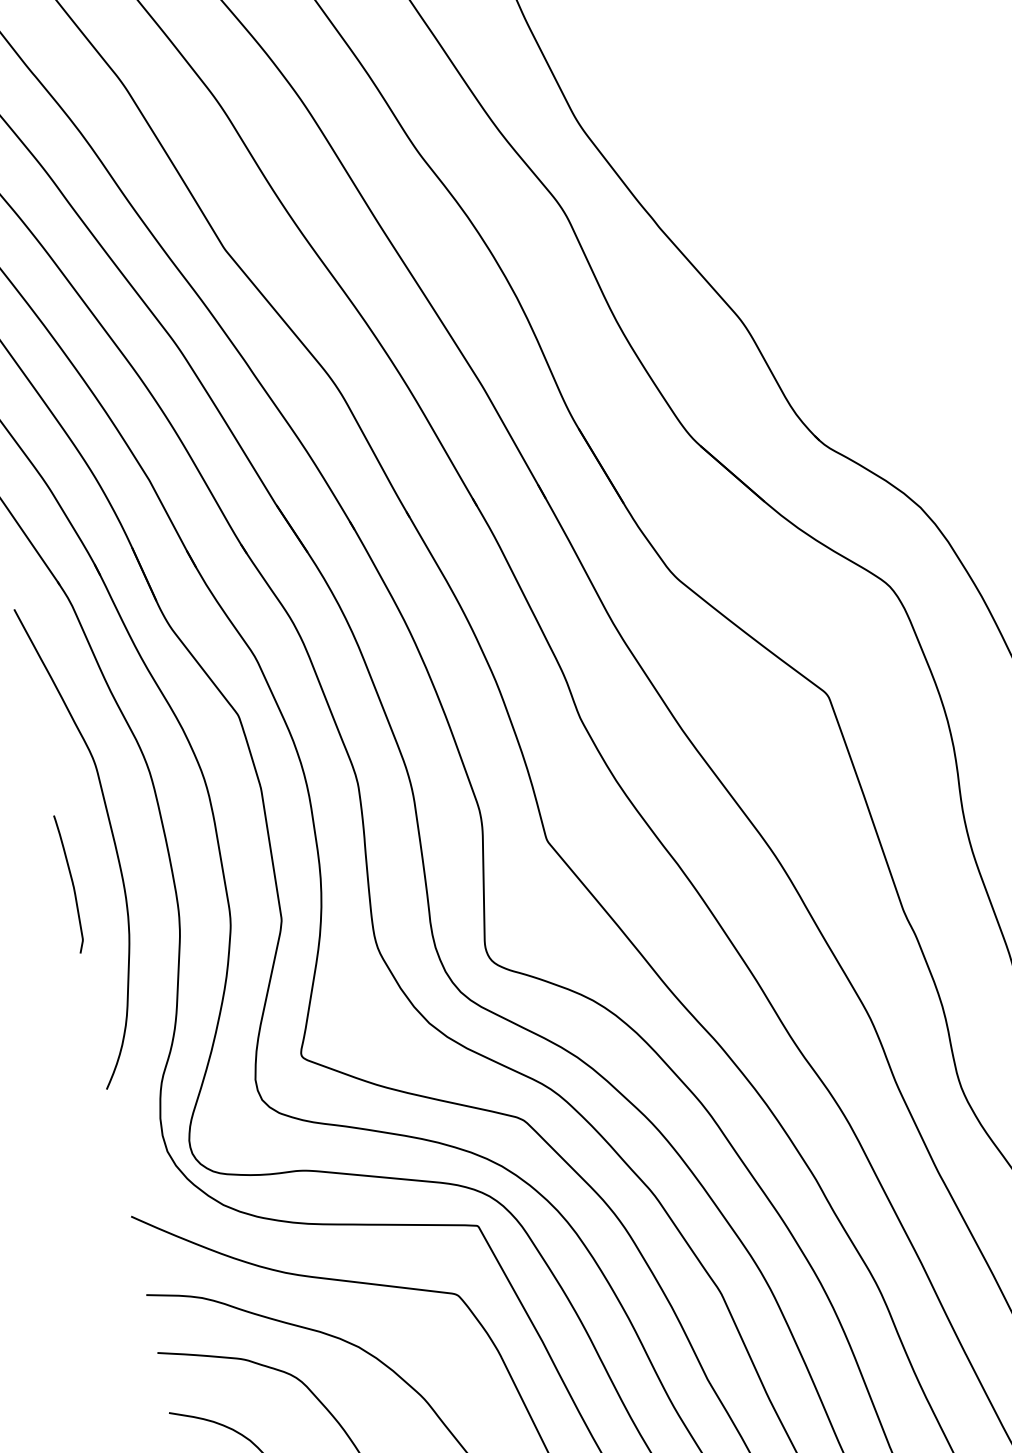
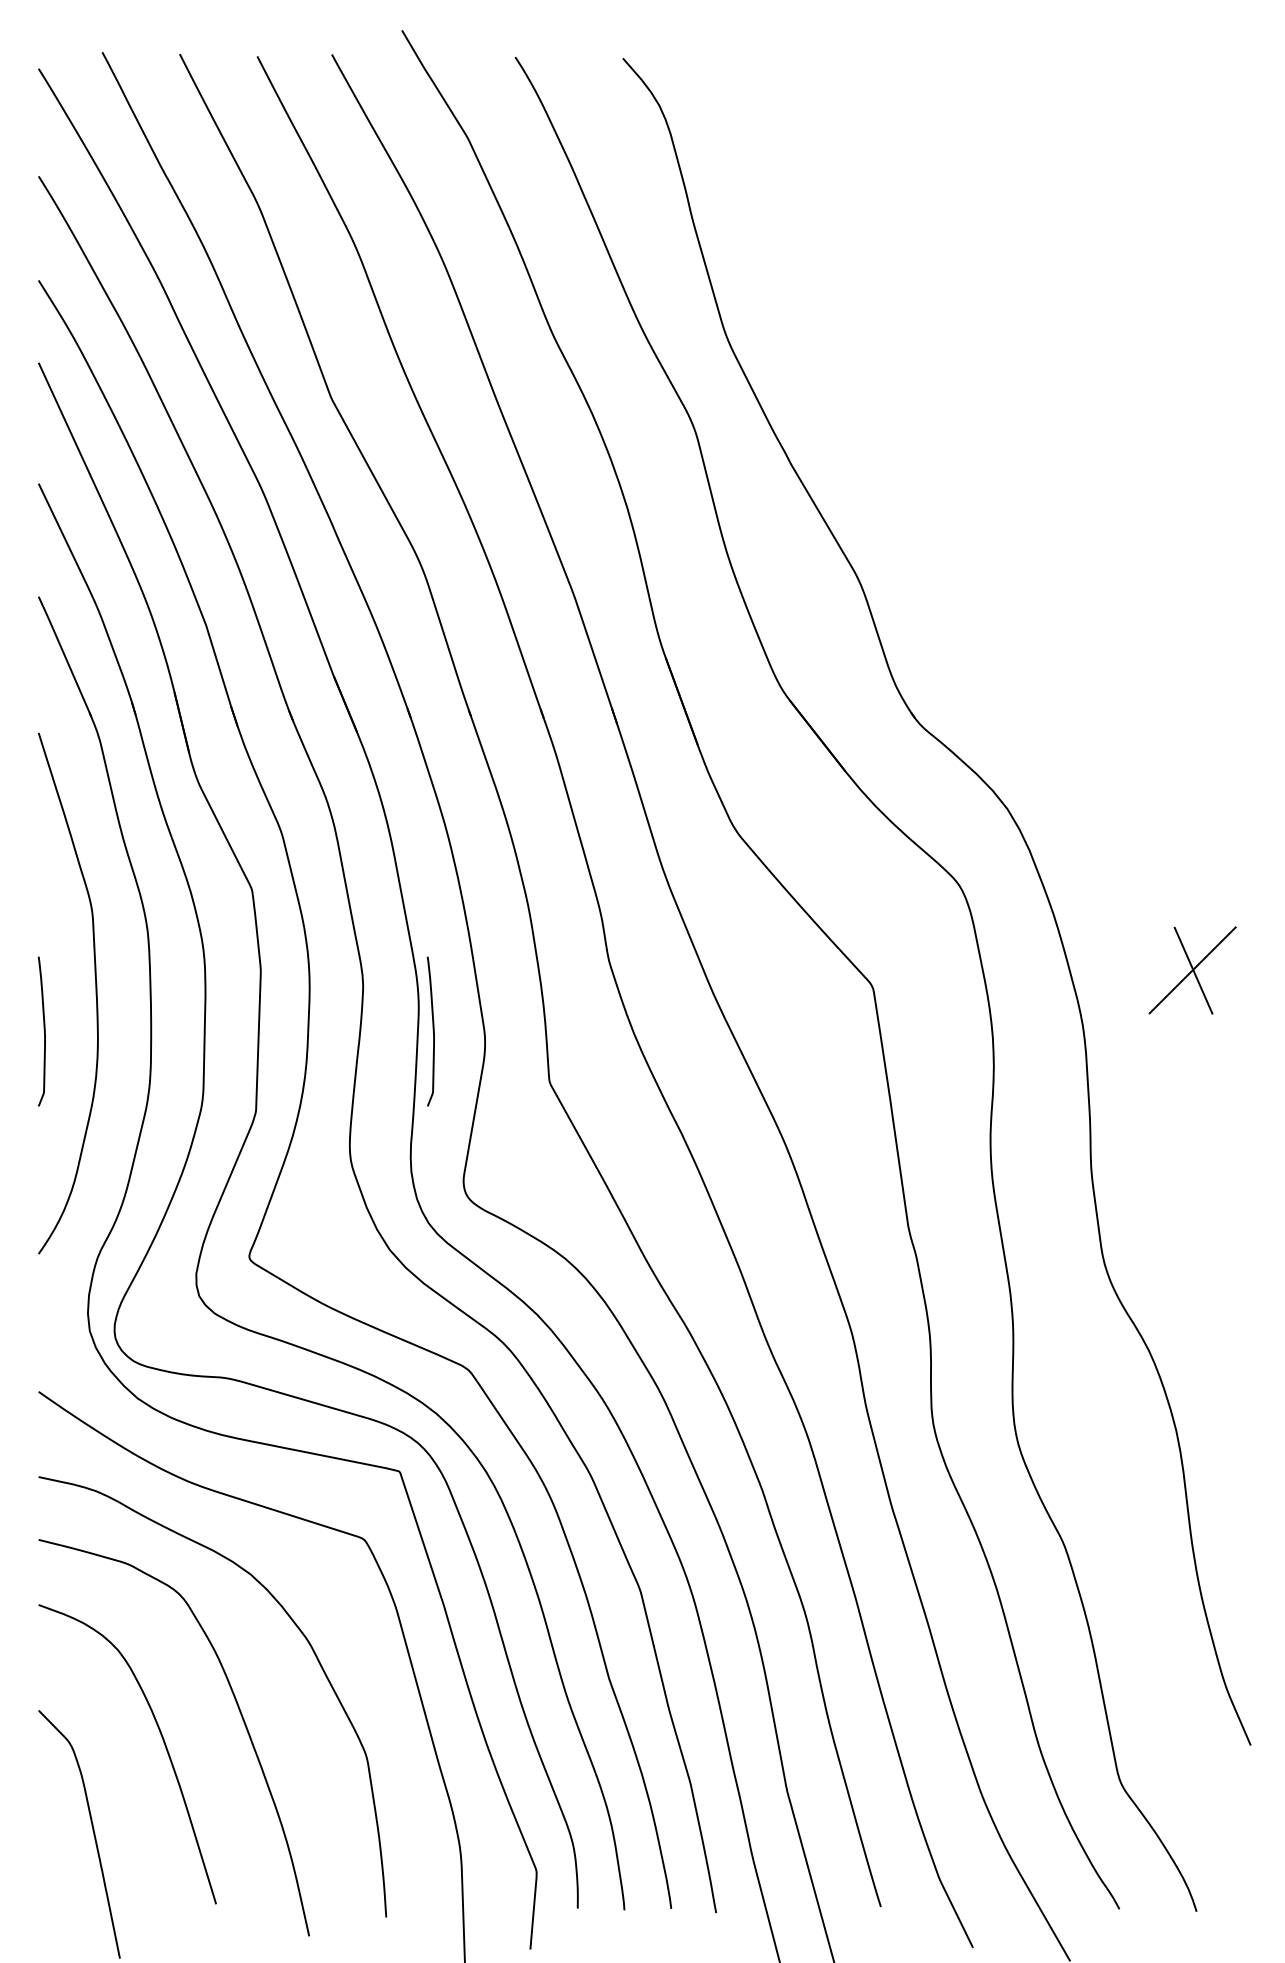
curve: (429, 813) -> (432, 1030), added

